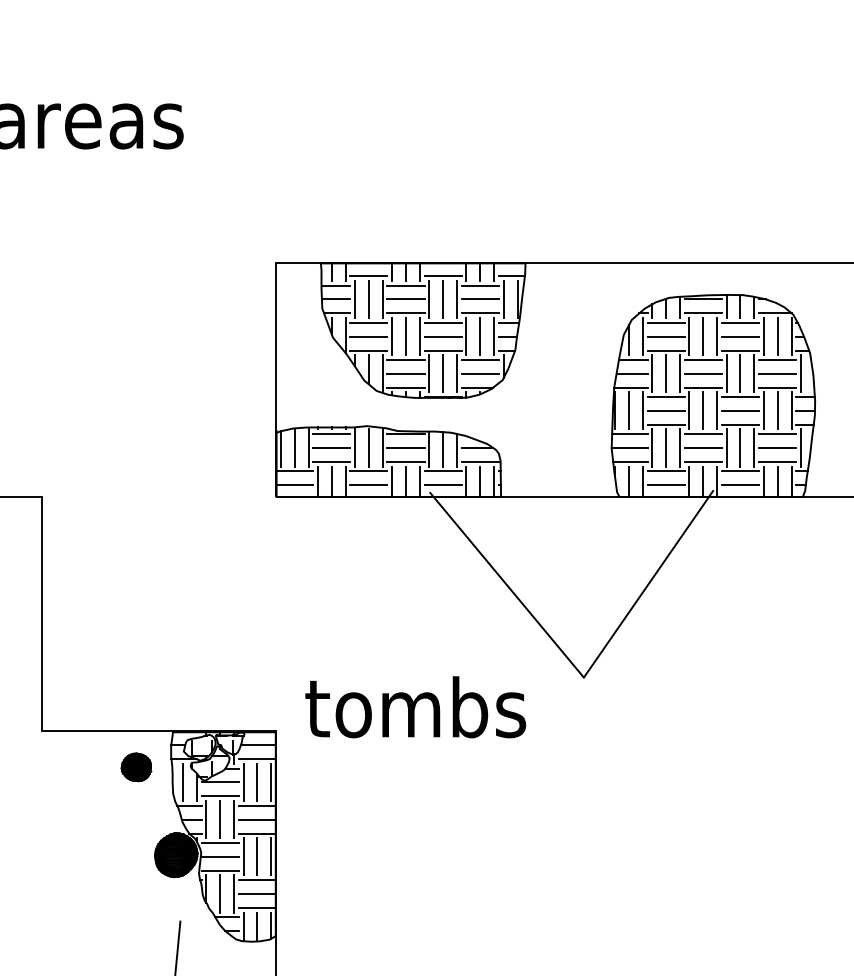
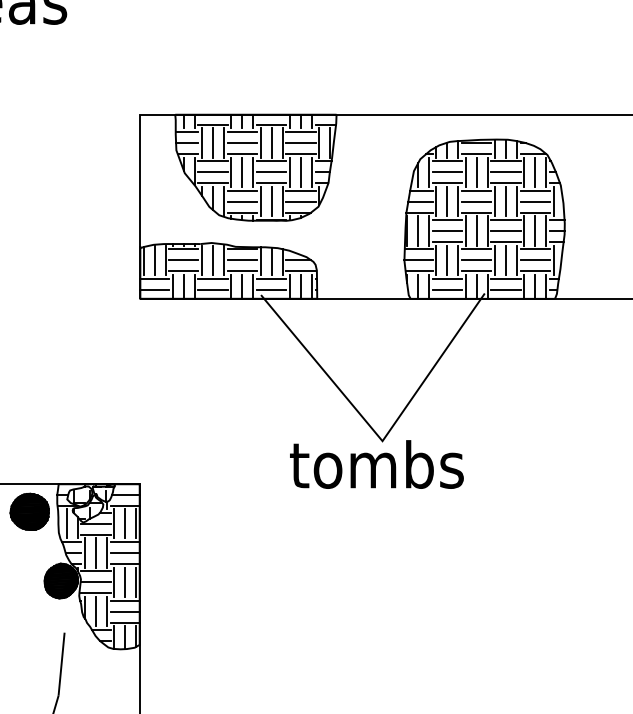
text: (415, 707) -> (376, 464), moved
part: (136, 767) -> (29, 512), size x1.67

